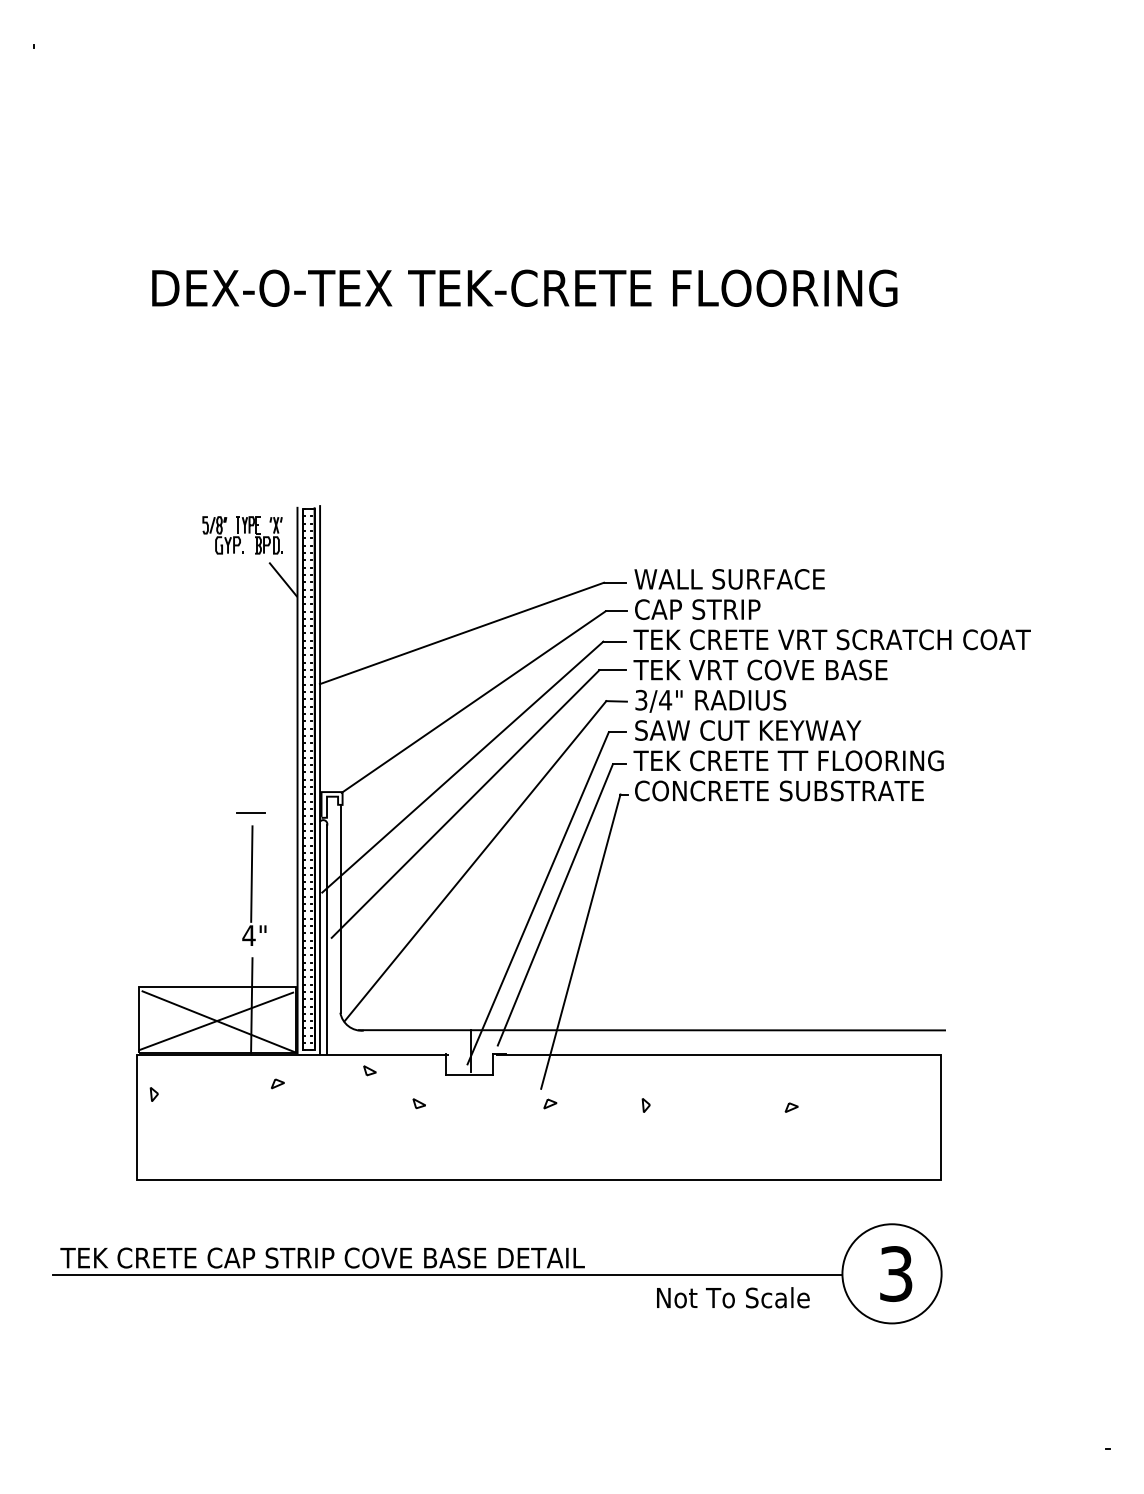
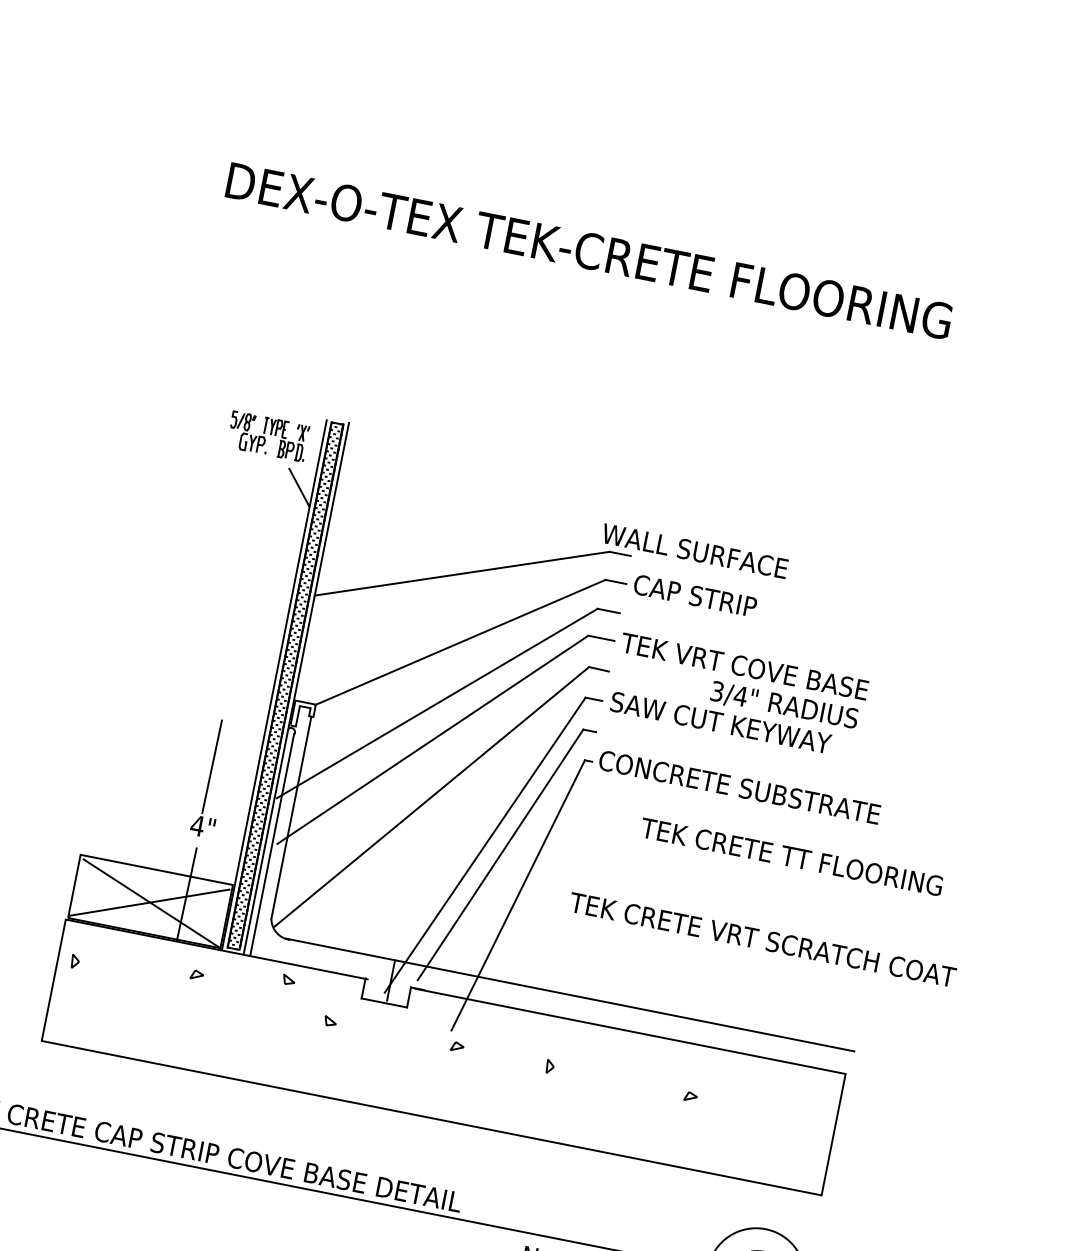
text: (729, 579) -> (694, 551), moved
text: (831, 639) -> (762, 939), moved
text: (710, 700) -> (784, 705), moved
text: (788, 760) -> (791, 856), moved
line: (250, 812) -> (222, 706), removed

